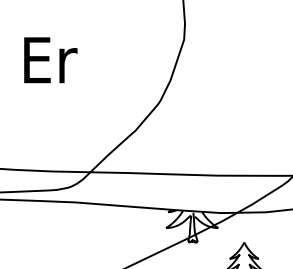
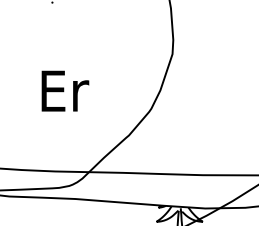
text: (50, 60) -> (65, 91), moved

